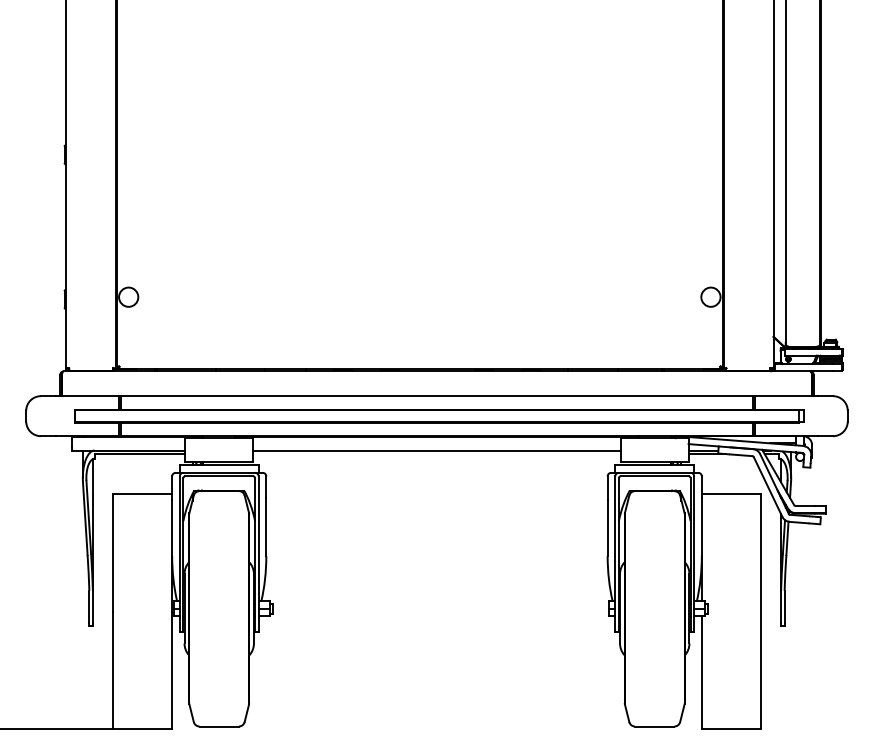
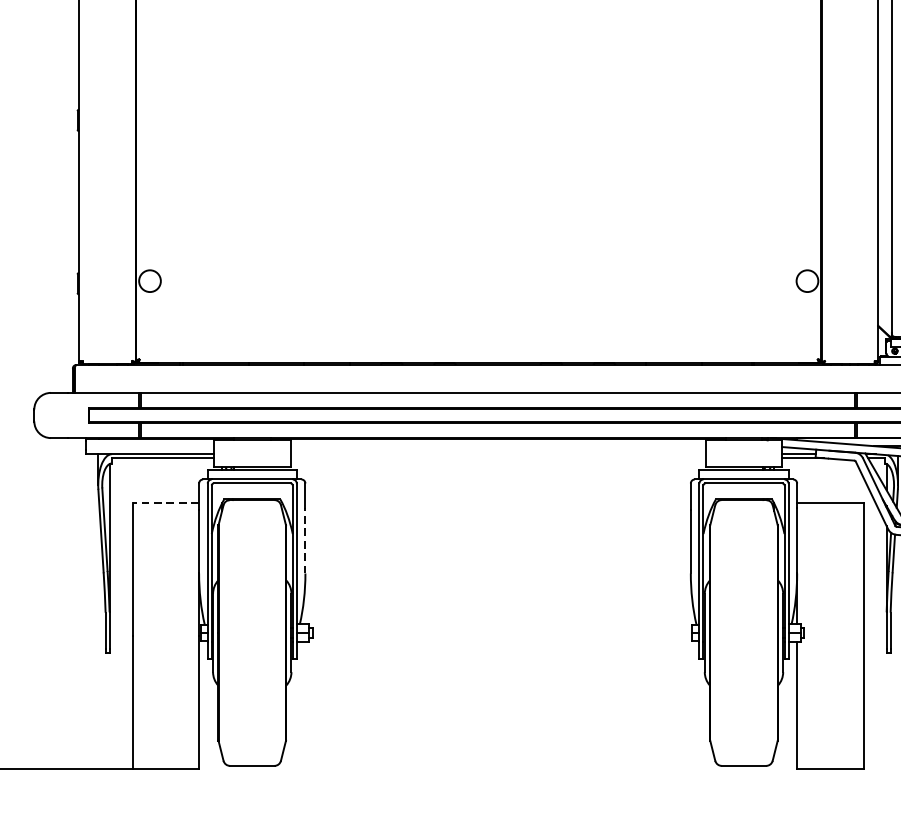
line: (436, 450) -> (497, 454), removed
line: (142, 494) -> (165, 503), solid -> dashed
line: (266, 526) -> (305, 540), solid -> dashed

